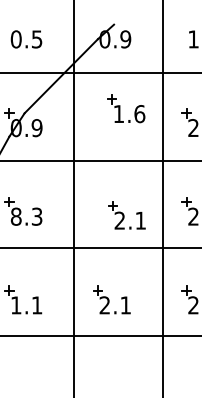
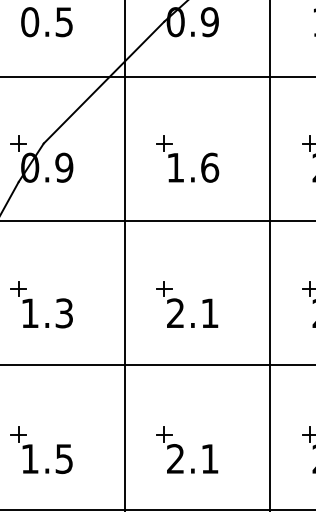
part: (126, 108) -> (188, 158), moved
part: (126, 215) -> (186, 304), moved
text: (15, 216) -> (28, 312), 8.3 -> 1.3
text: (37, 305) -> (64, 459), 1.1 -> 1.5

